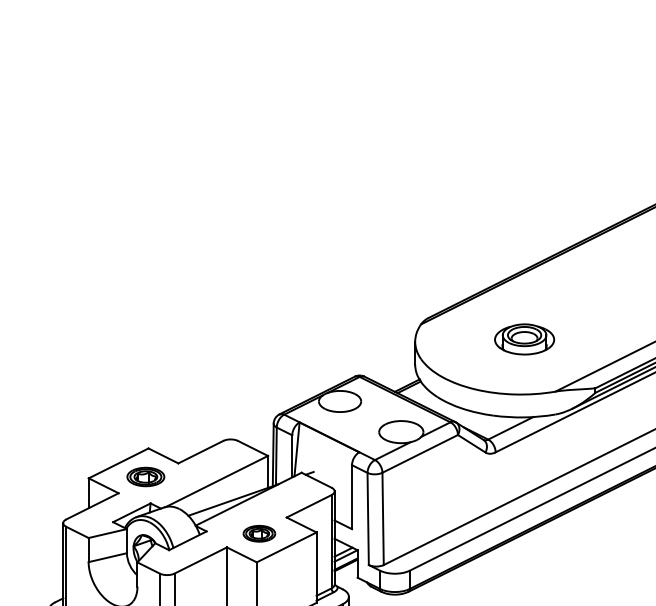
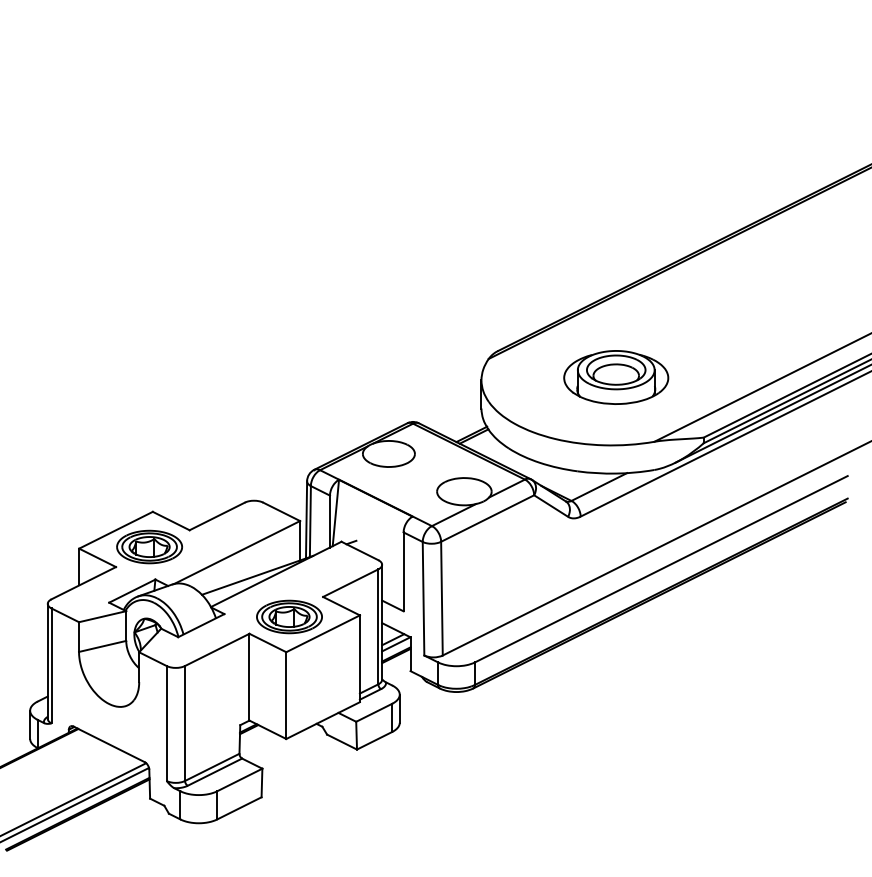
part: (524, 339) -> (616, 377), size x1.43
part: (145, 476) -> (149, 546), size x1.43
part: (259, 533) -> (289, 616), size x1.67

